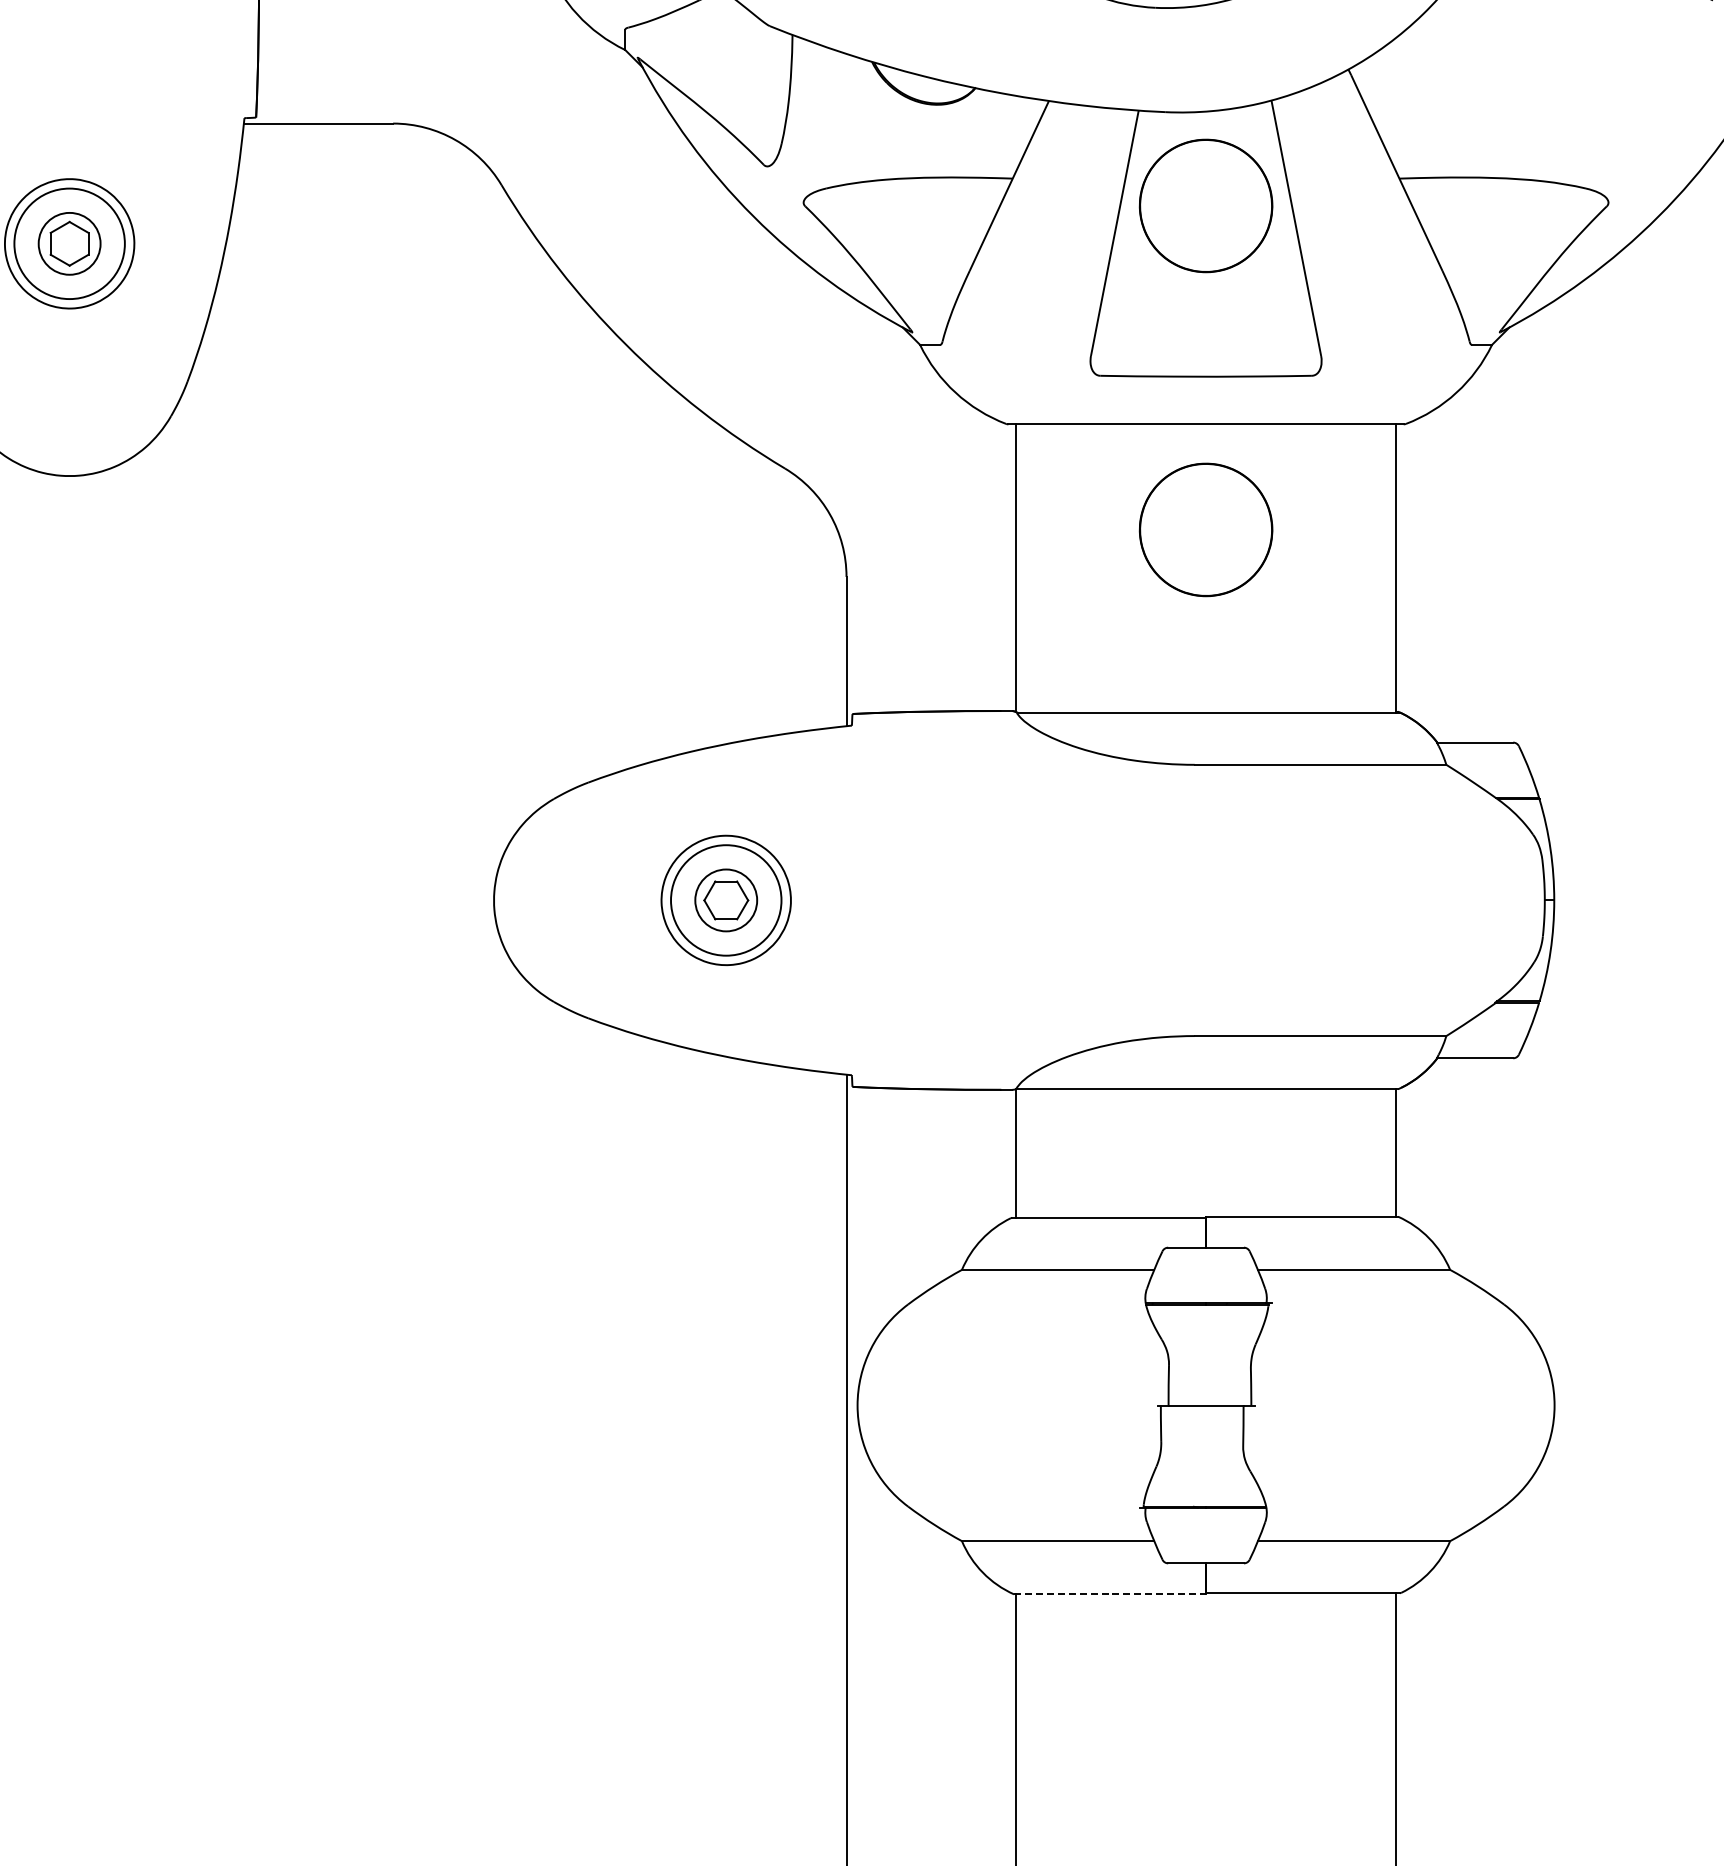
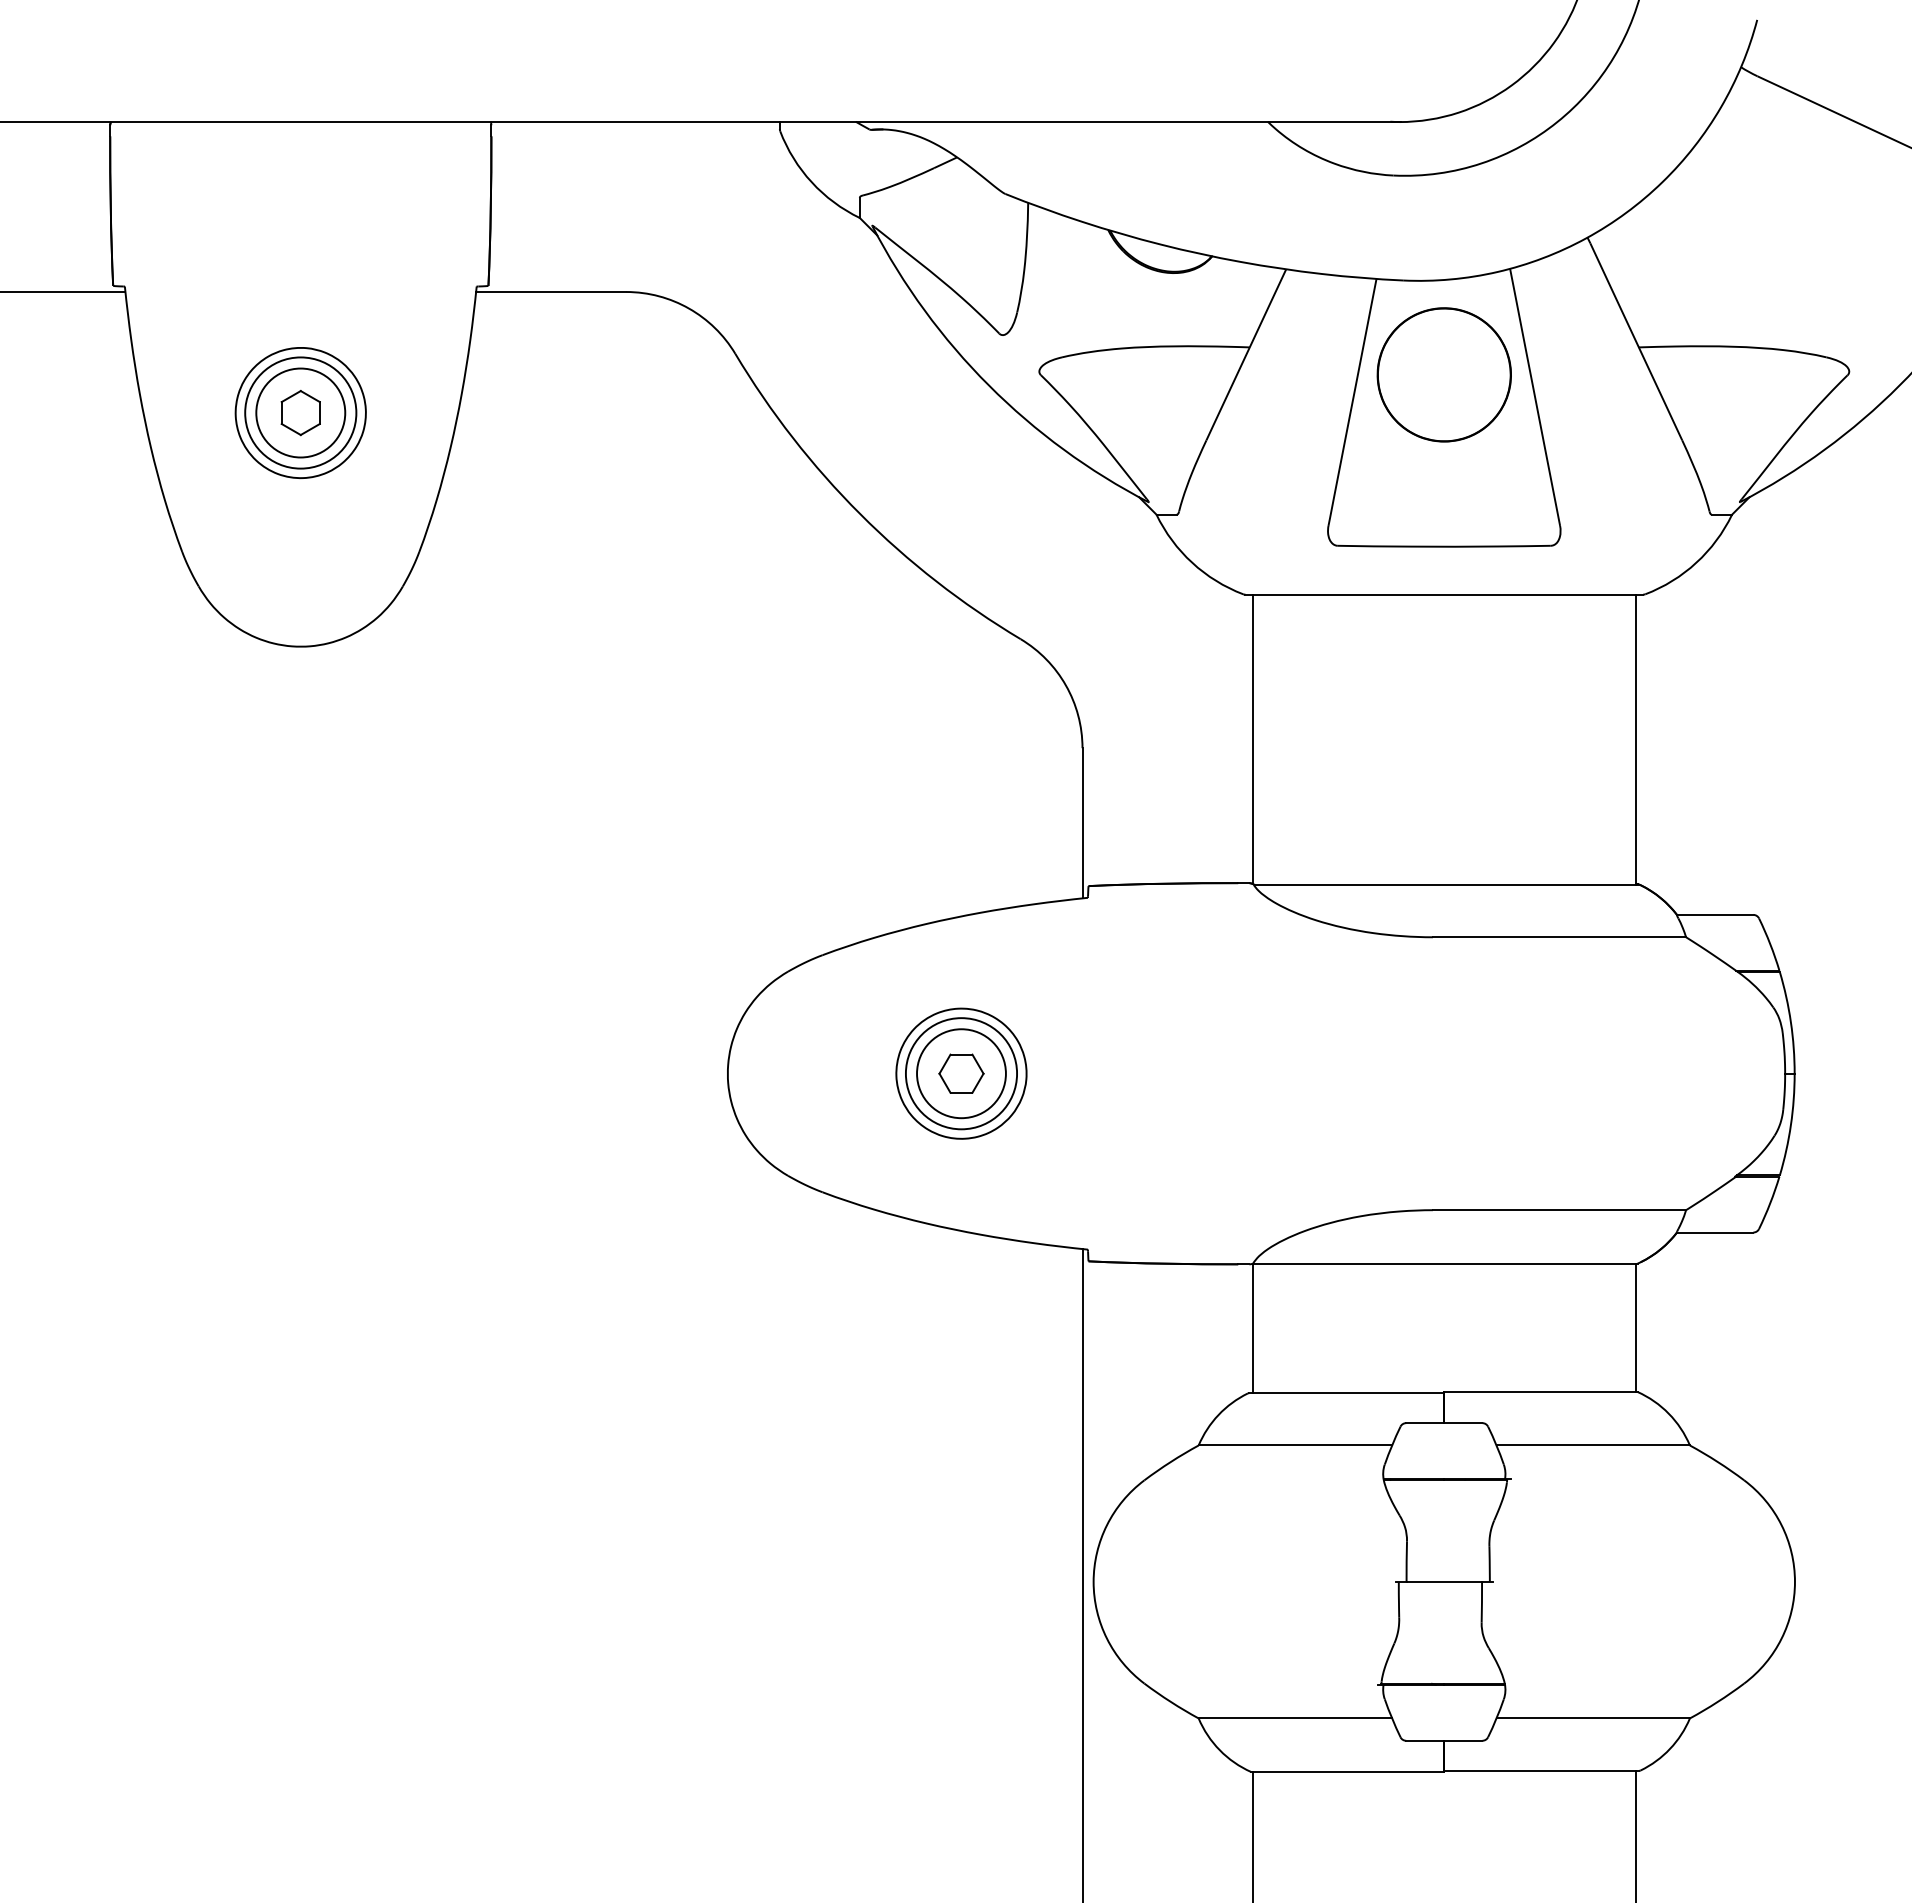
circle: (69, 243) -> (300, 412), size x1.43
part: (1205, 529) -> (1443, 700), removed
circle: (726, 900) -> (961, 1073), size x1.43
line: (1109, 1593) -> (1347, 1771), dashed -> solid

